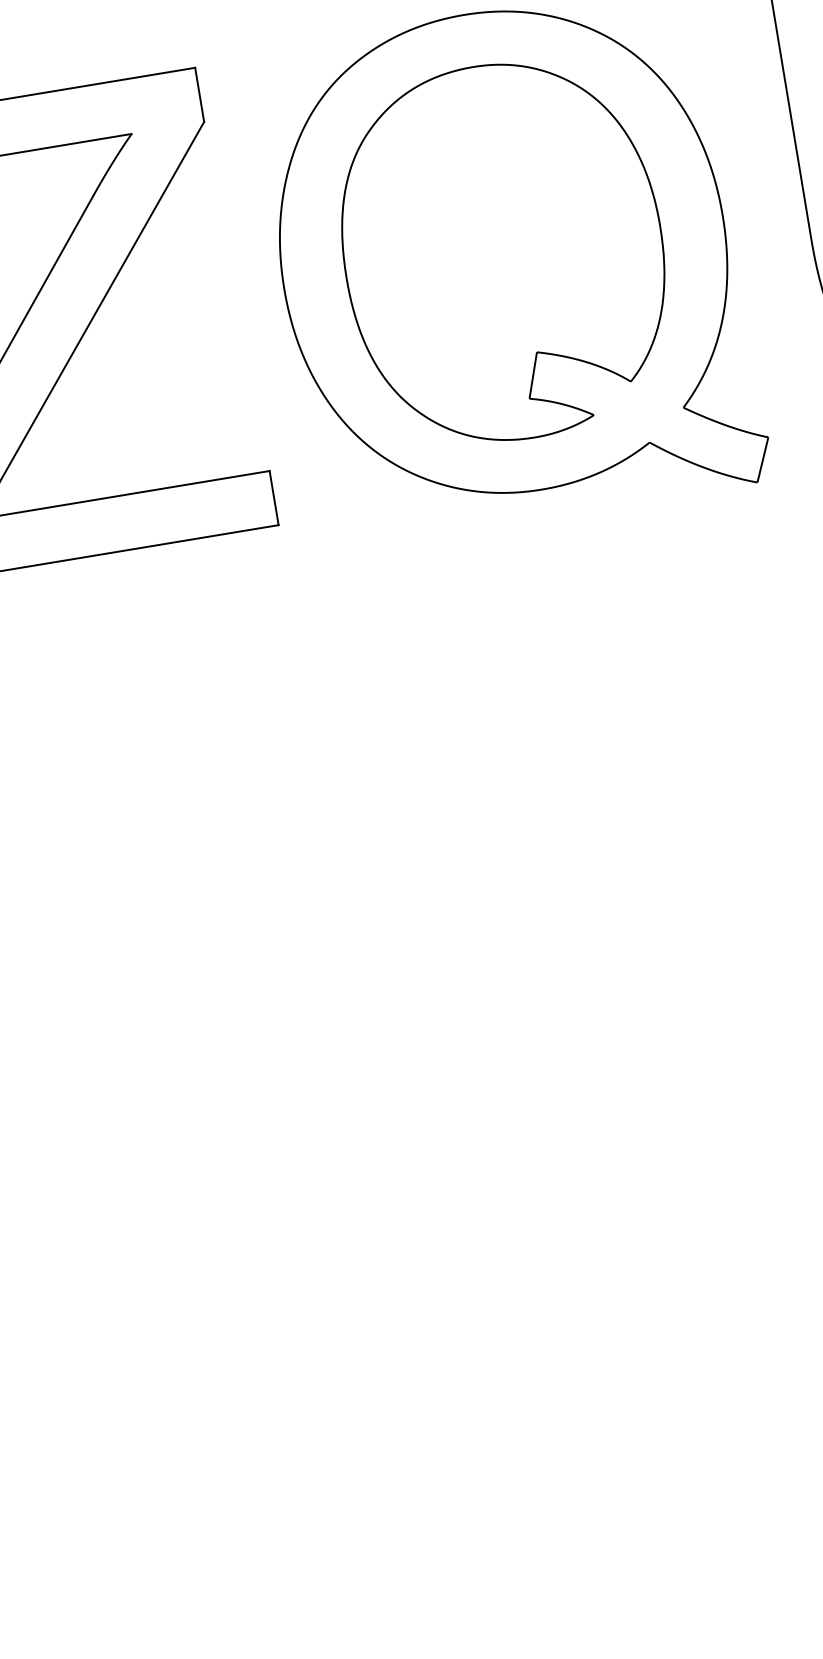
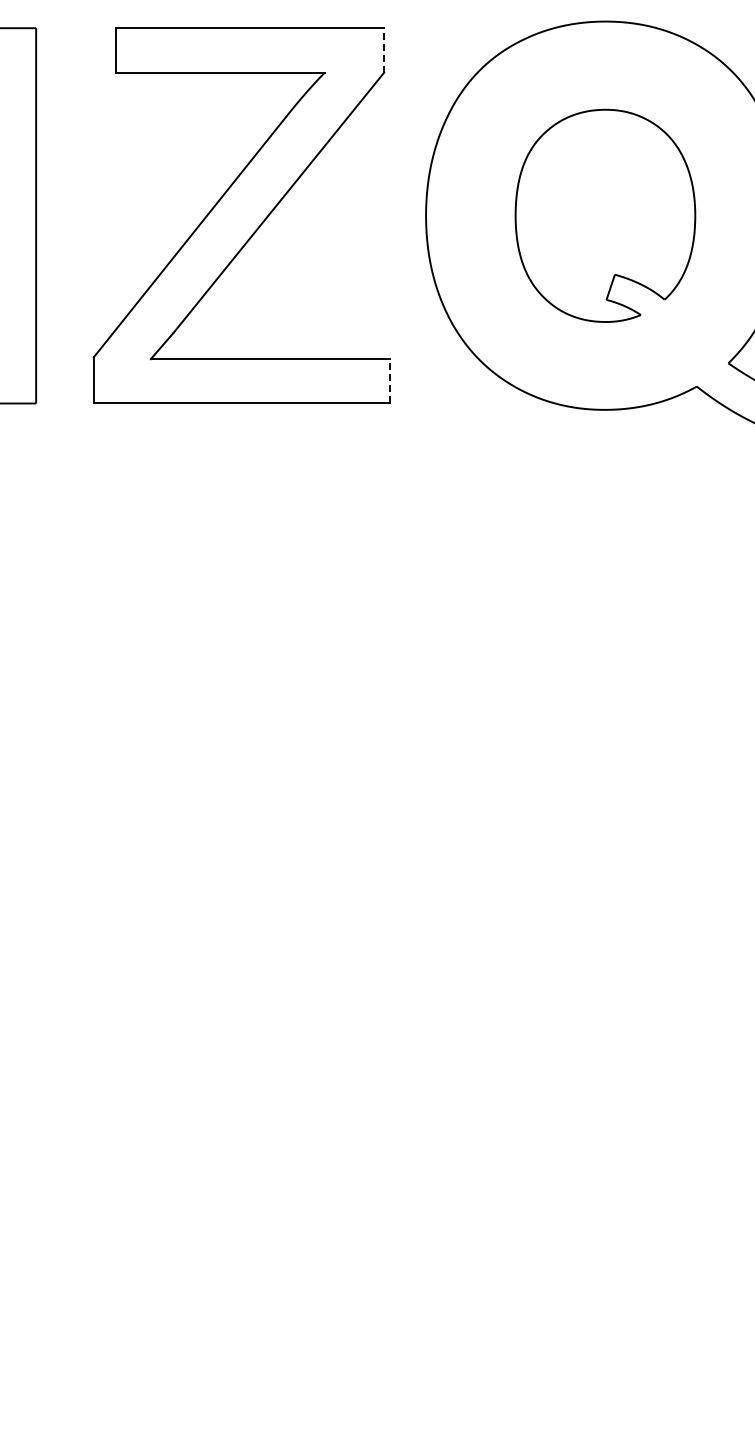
line: (199, 93) -> (384, 49), solid -> dashed
part: (503, 251) -> (605, 215), size x0.7
line: (274, 497) -> (390, 380), solid -> dashed

